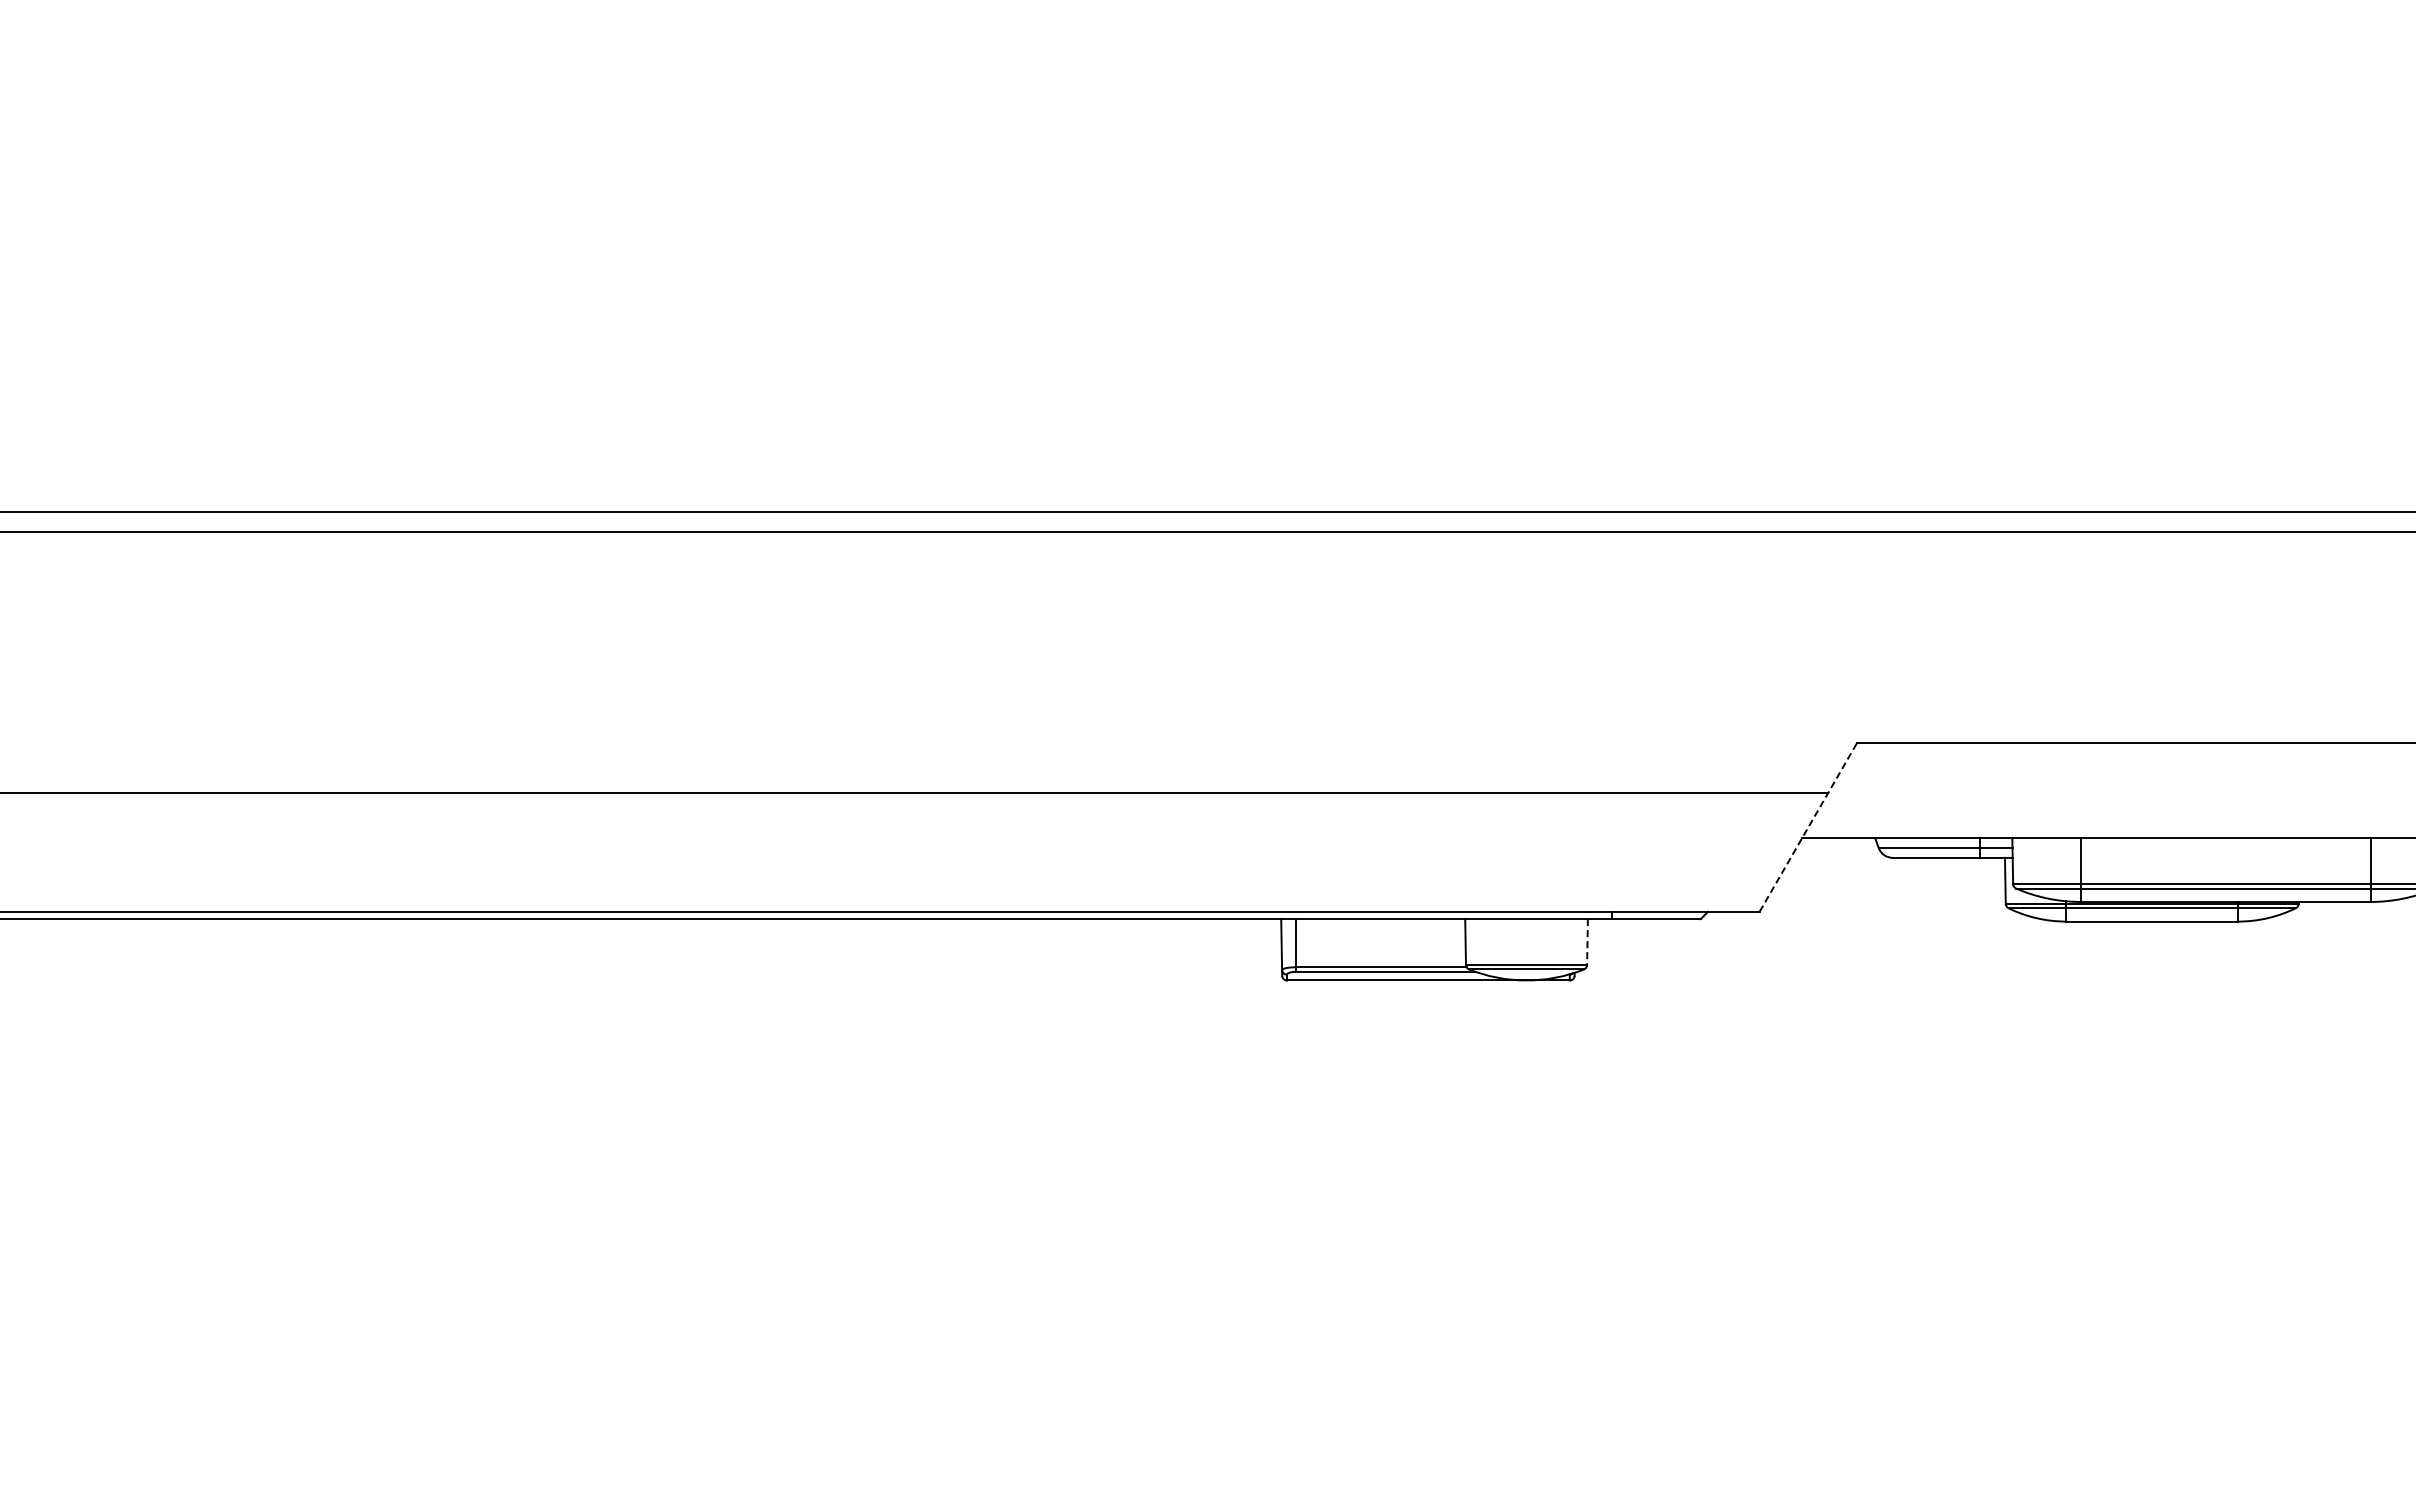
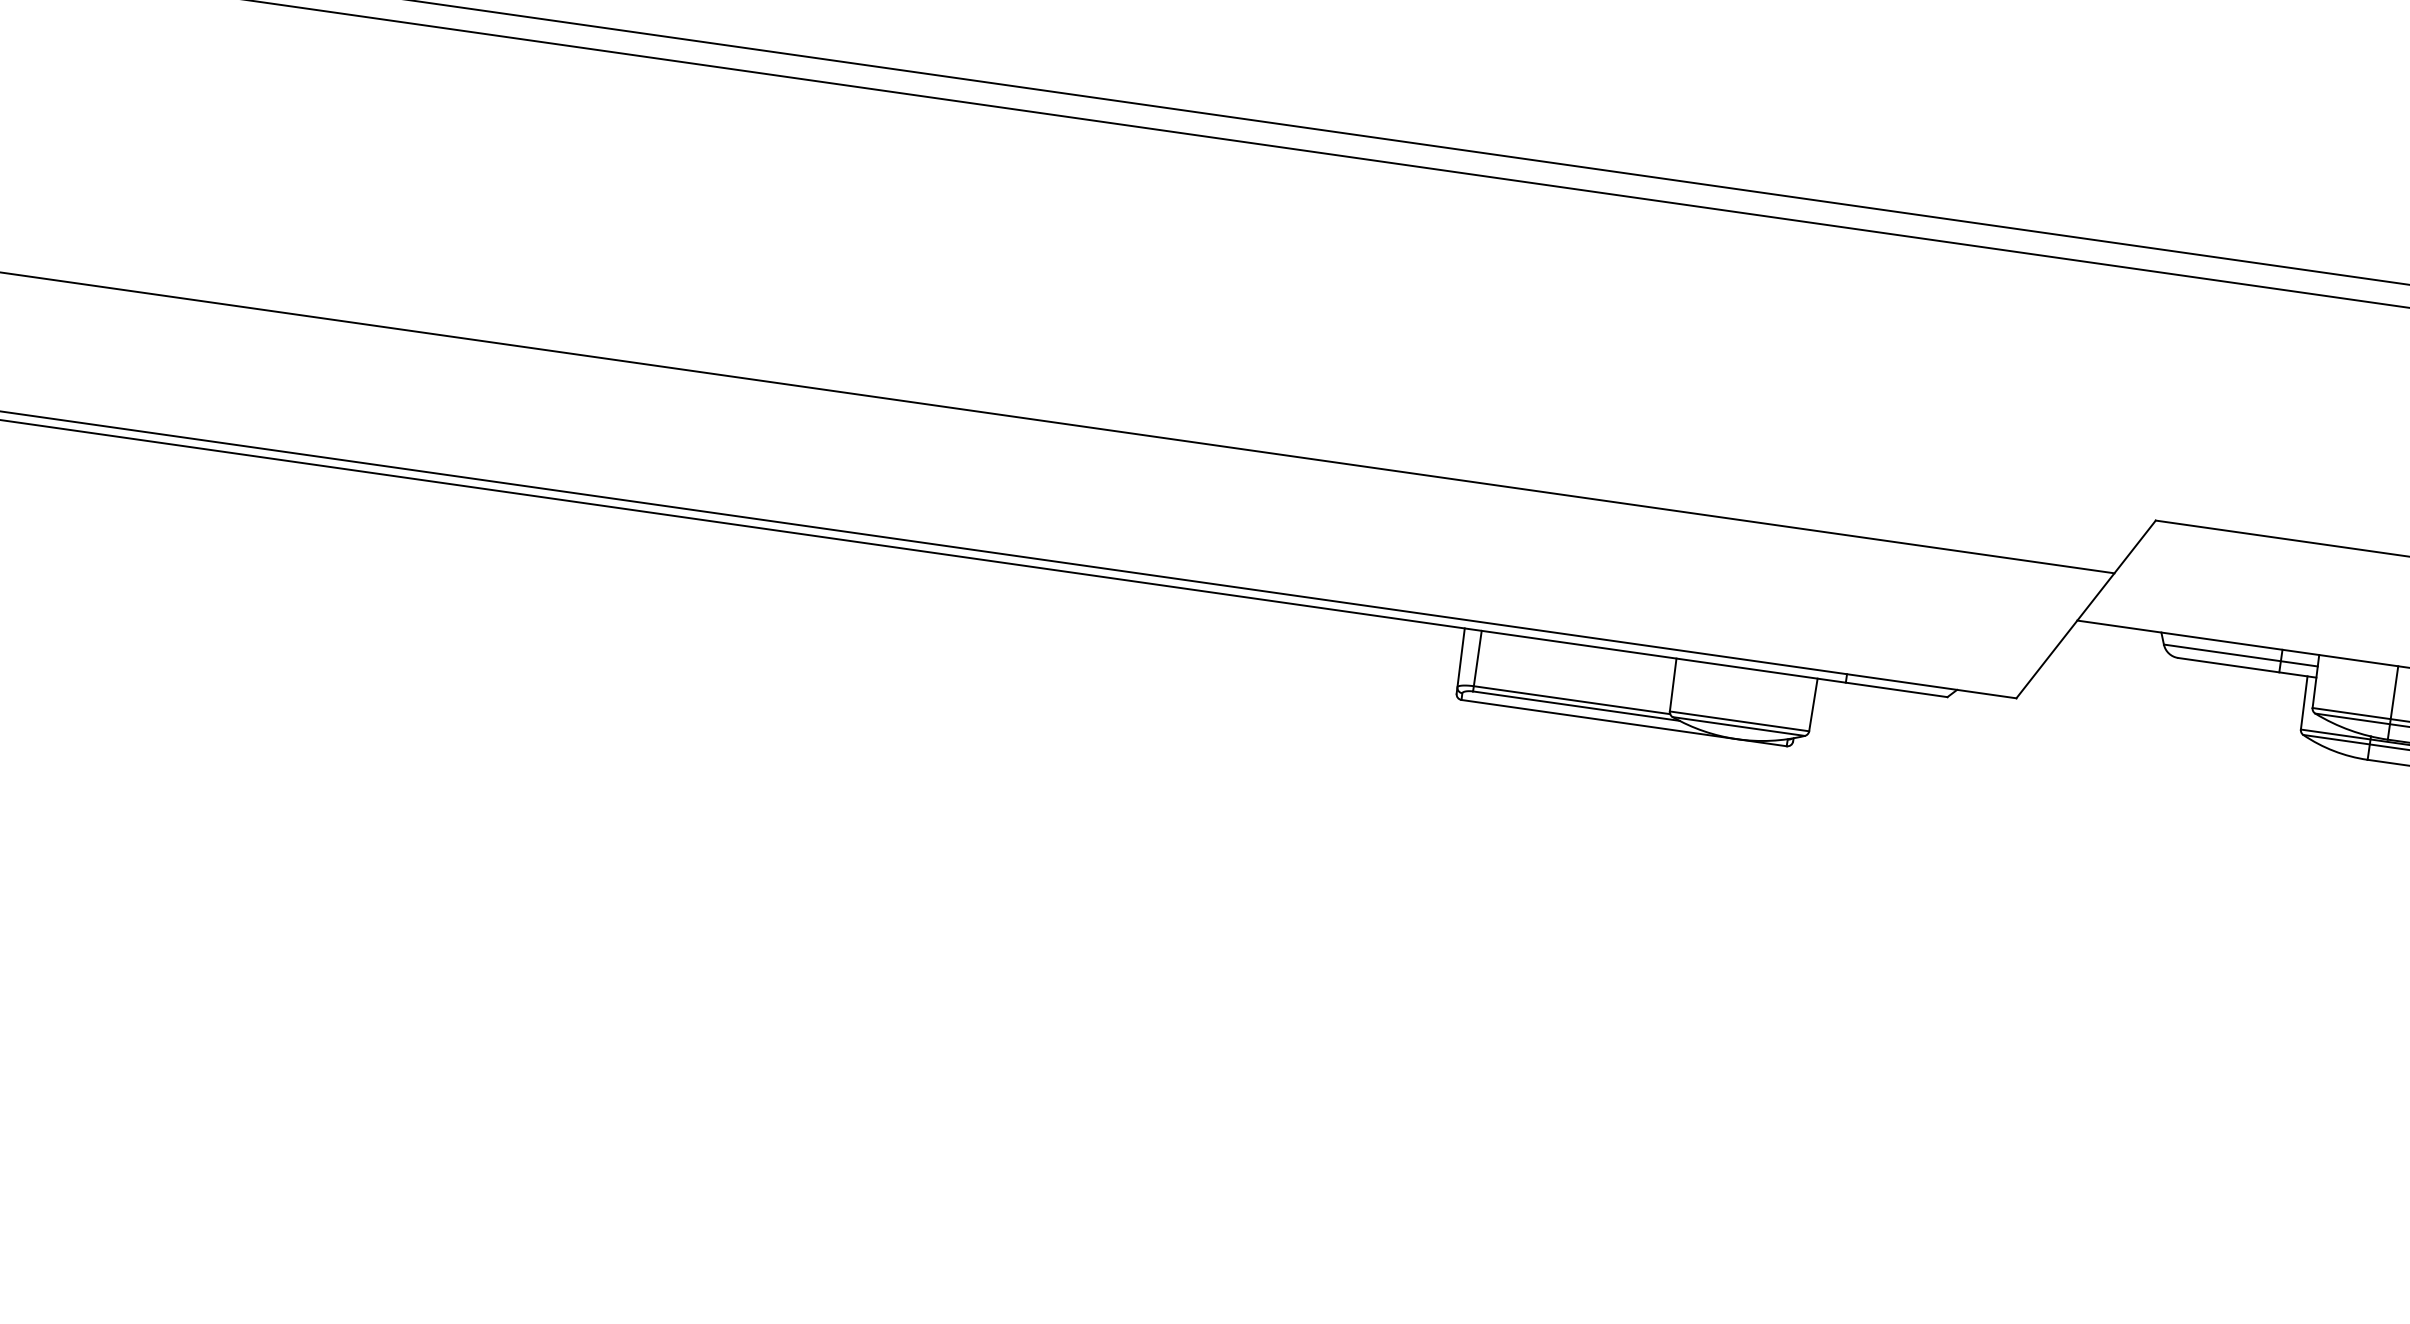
line: (1808, 827) -> (2086, 609), dashed -> solid
line: (1587, 942) -> (1813, 705), dashed -> solid

